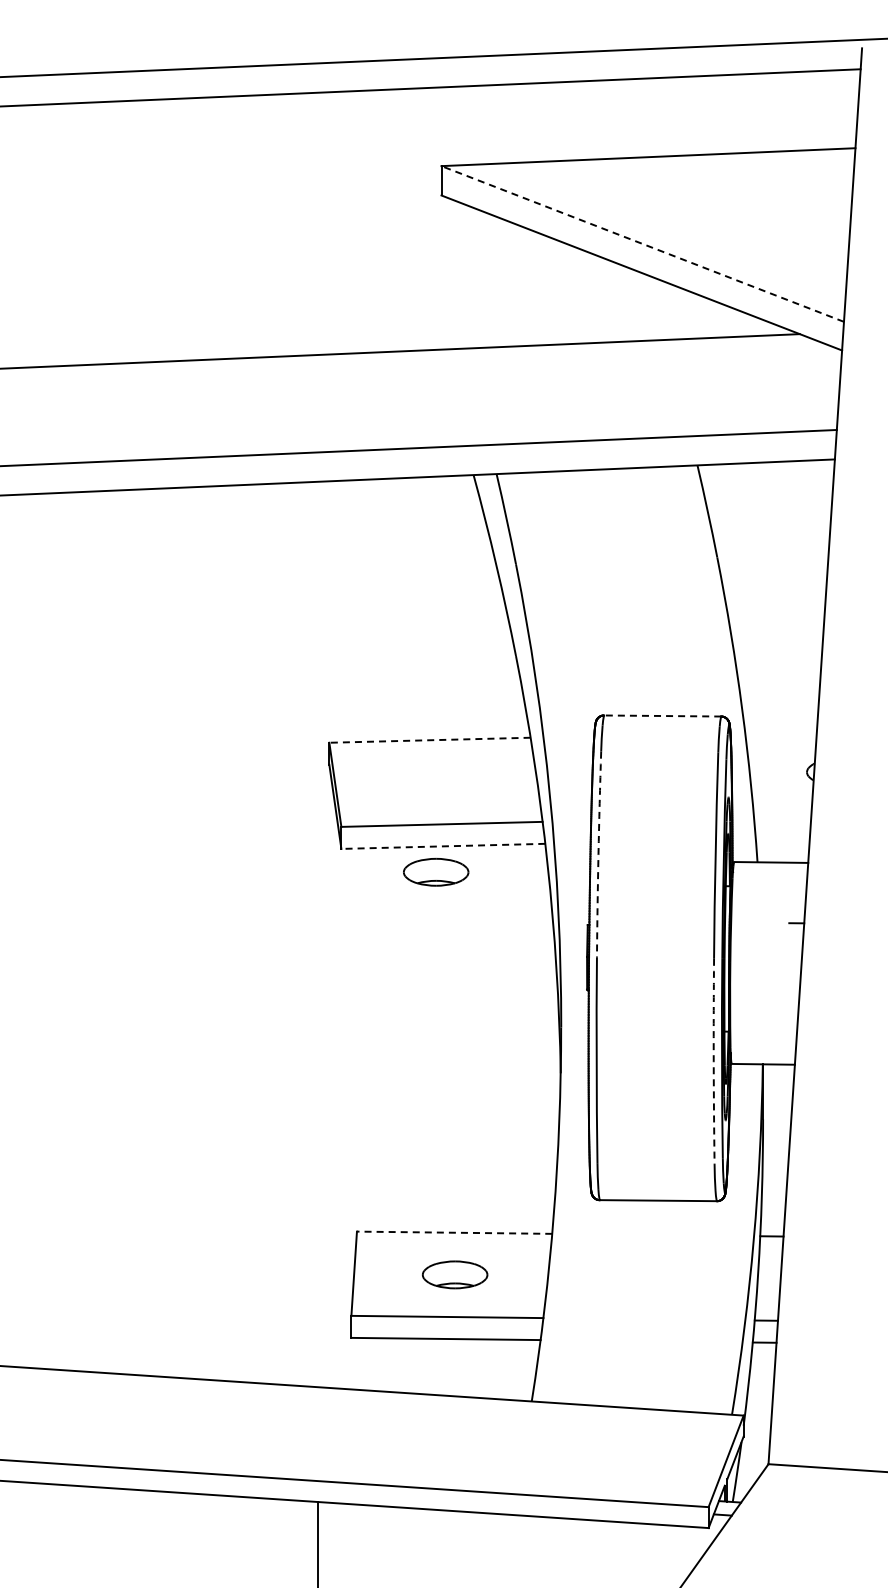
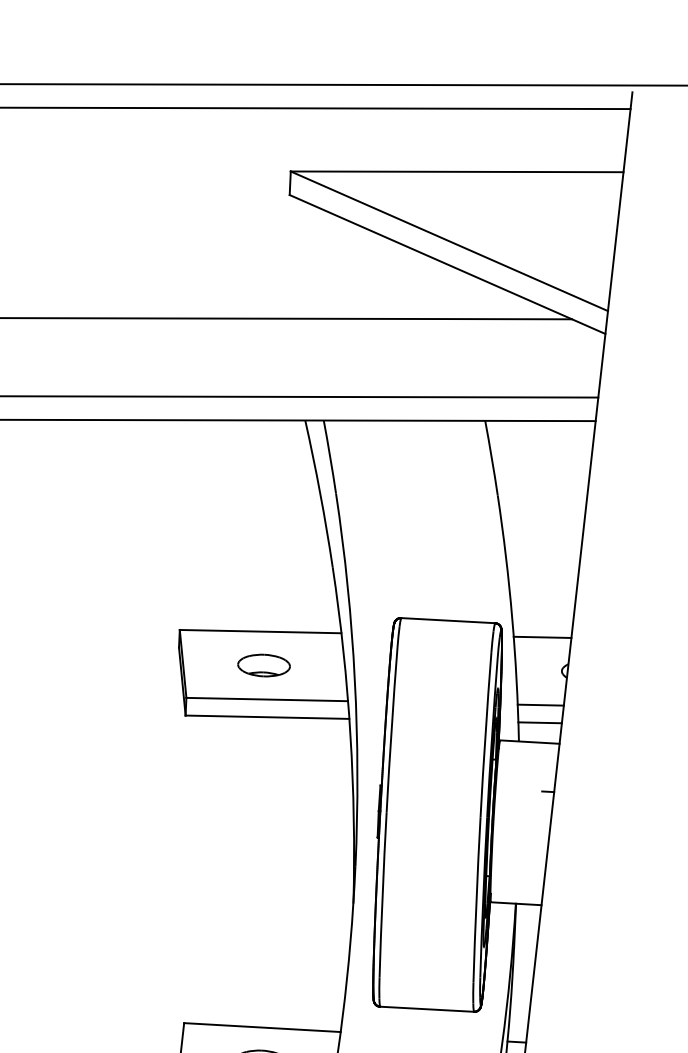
line: (642, 244) -> (449, 241), dashed -> solid
line: (662, 716) -> (448, 621), dashed -> solid
line: (780, 731) -> (542, 637), added
line: (429, 740) -> (260, 631), dashed -> solid
line: (782, 815) -> (540, 704), added
line: (782, 837) -> (539, 722), added
line: (443, 846) -> (267, 717), dashed -> solid
arc: (598, 854) -> (391, 729), dashed -> solid
part: (436, 871) -> (264, 664), moved
arc: (713, 1061) -> (476, 899), dashed -> solid
line: (454, 1232) -> (262, 1027), dashed -> solid

